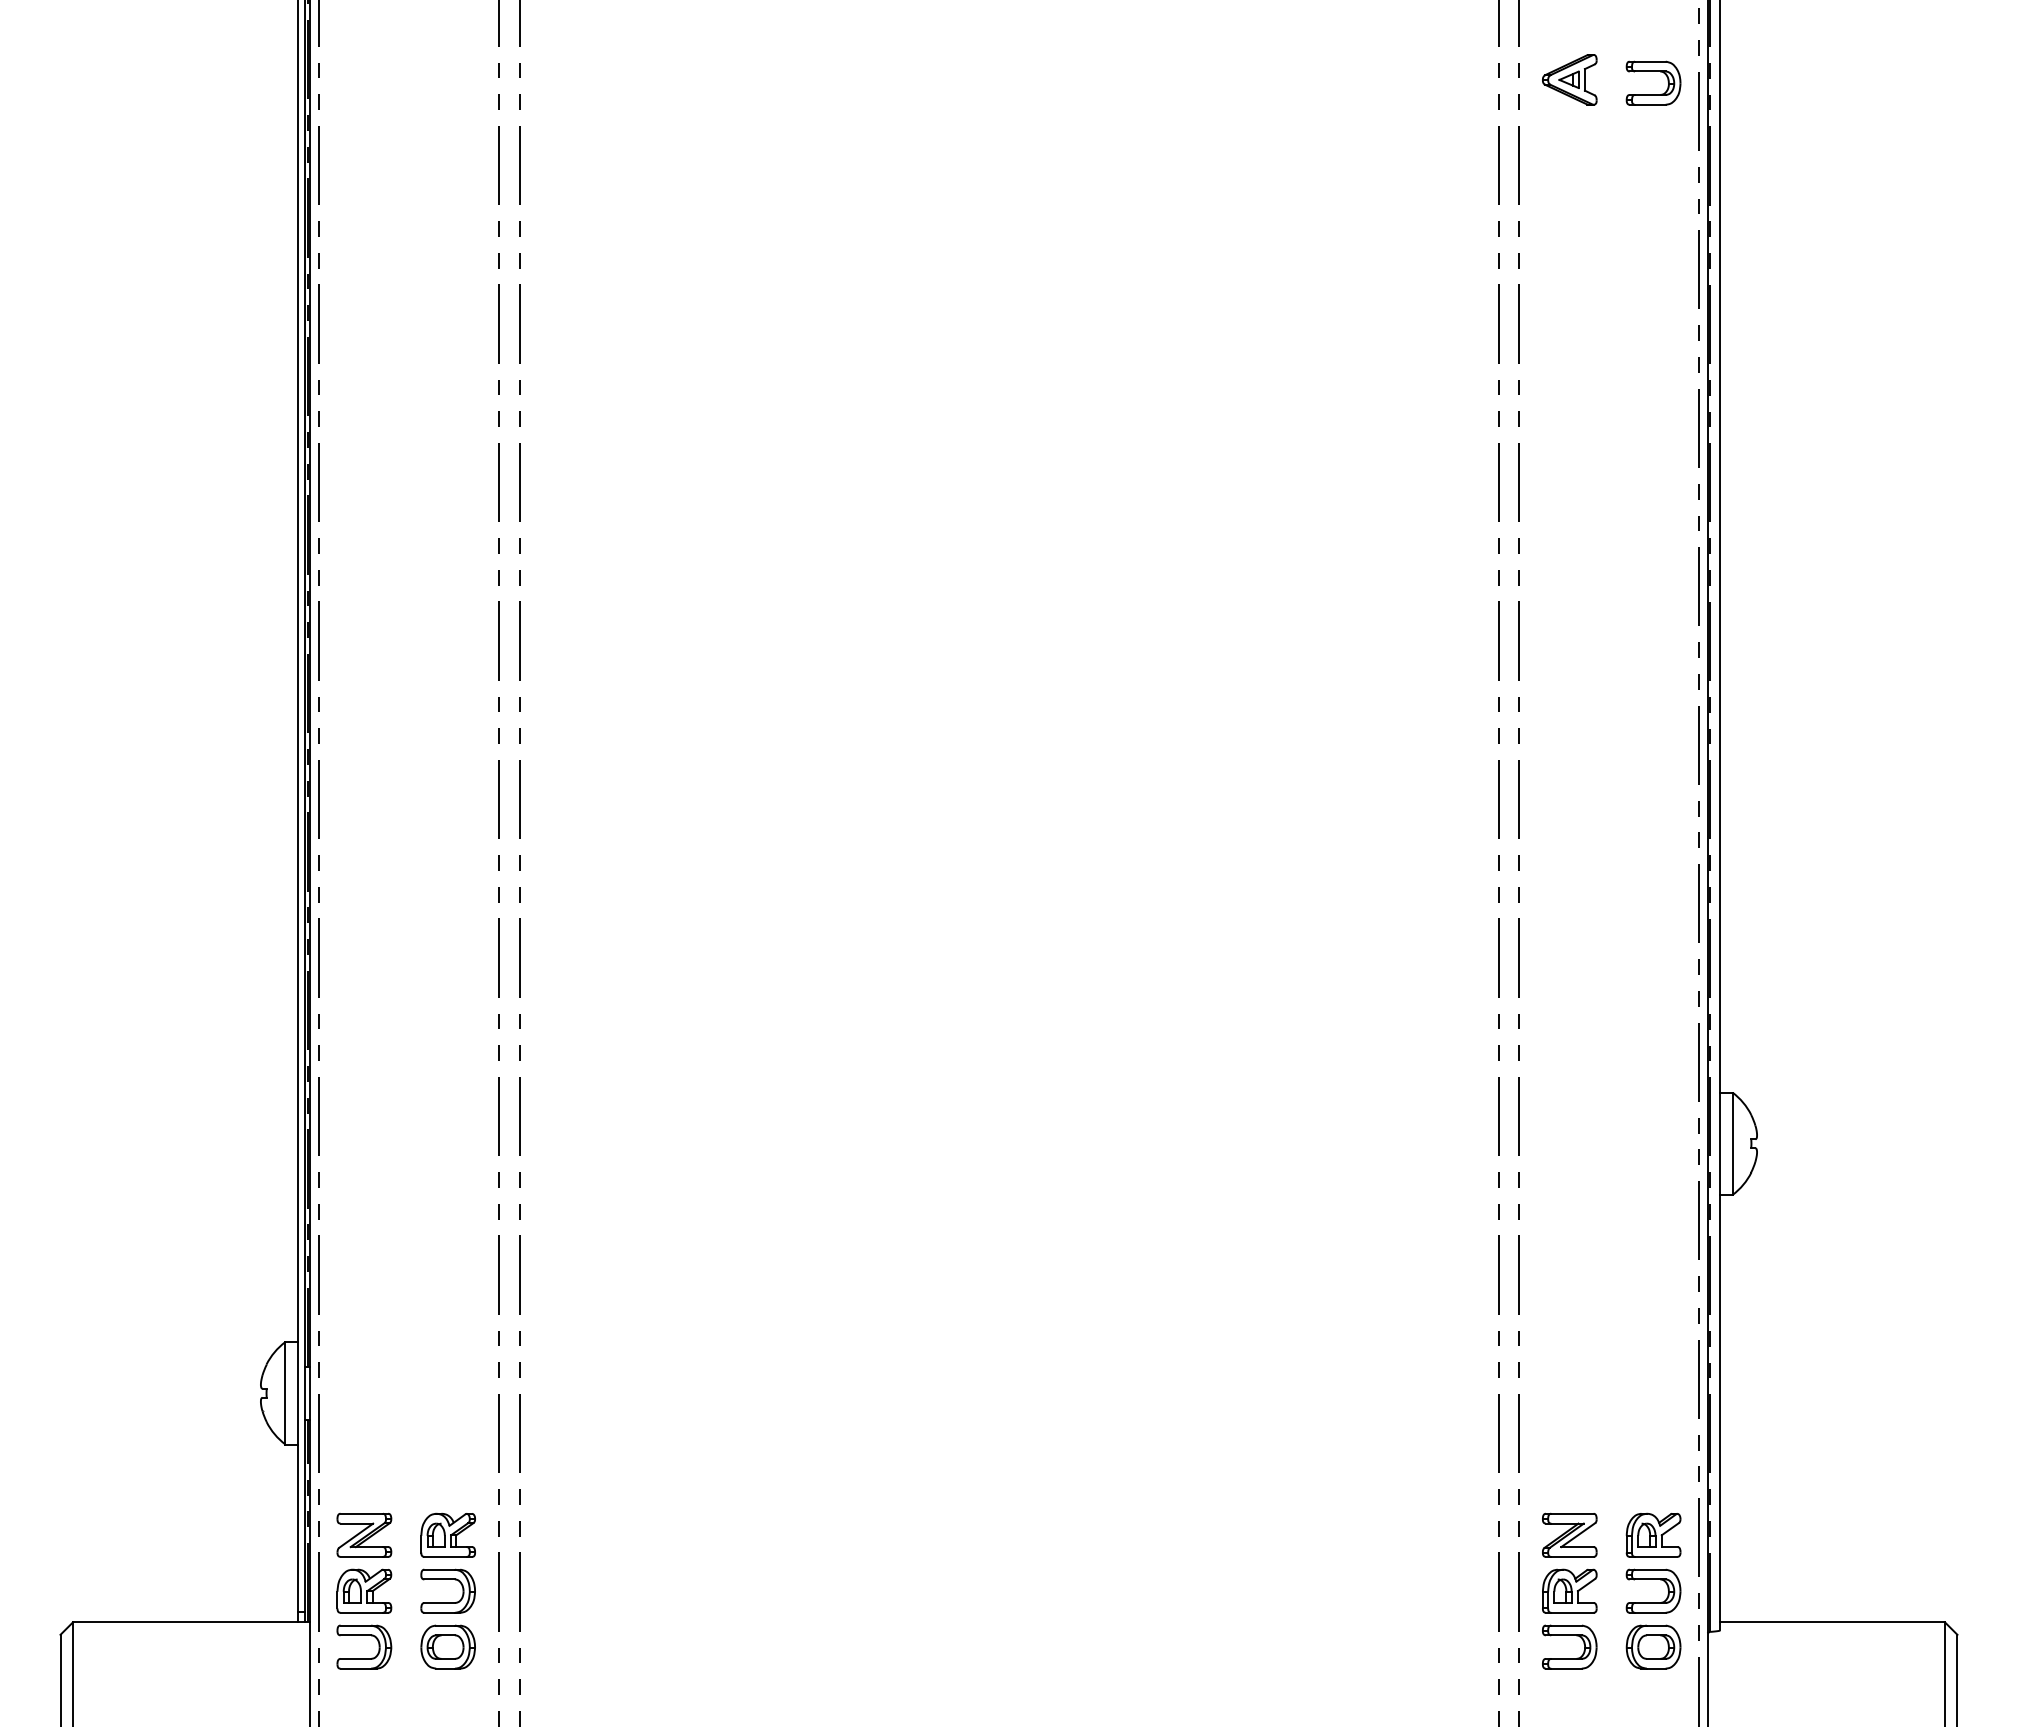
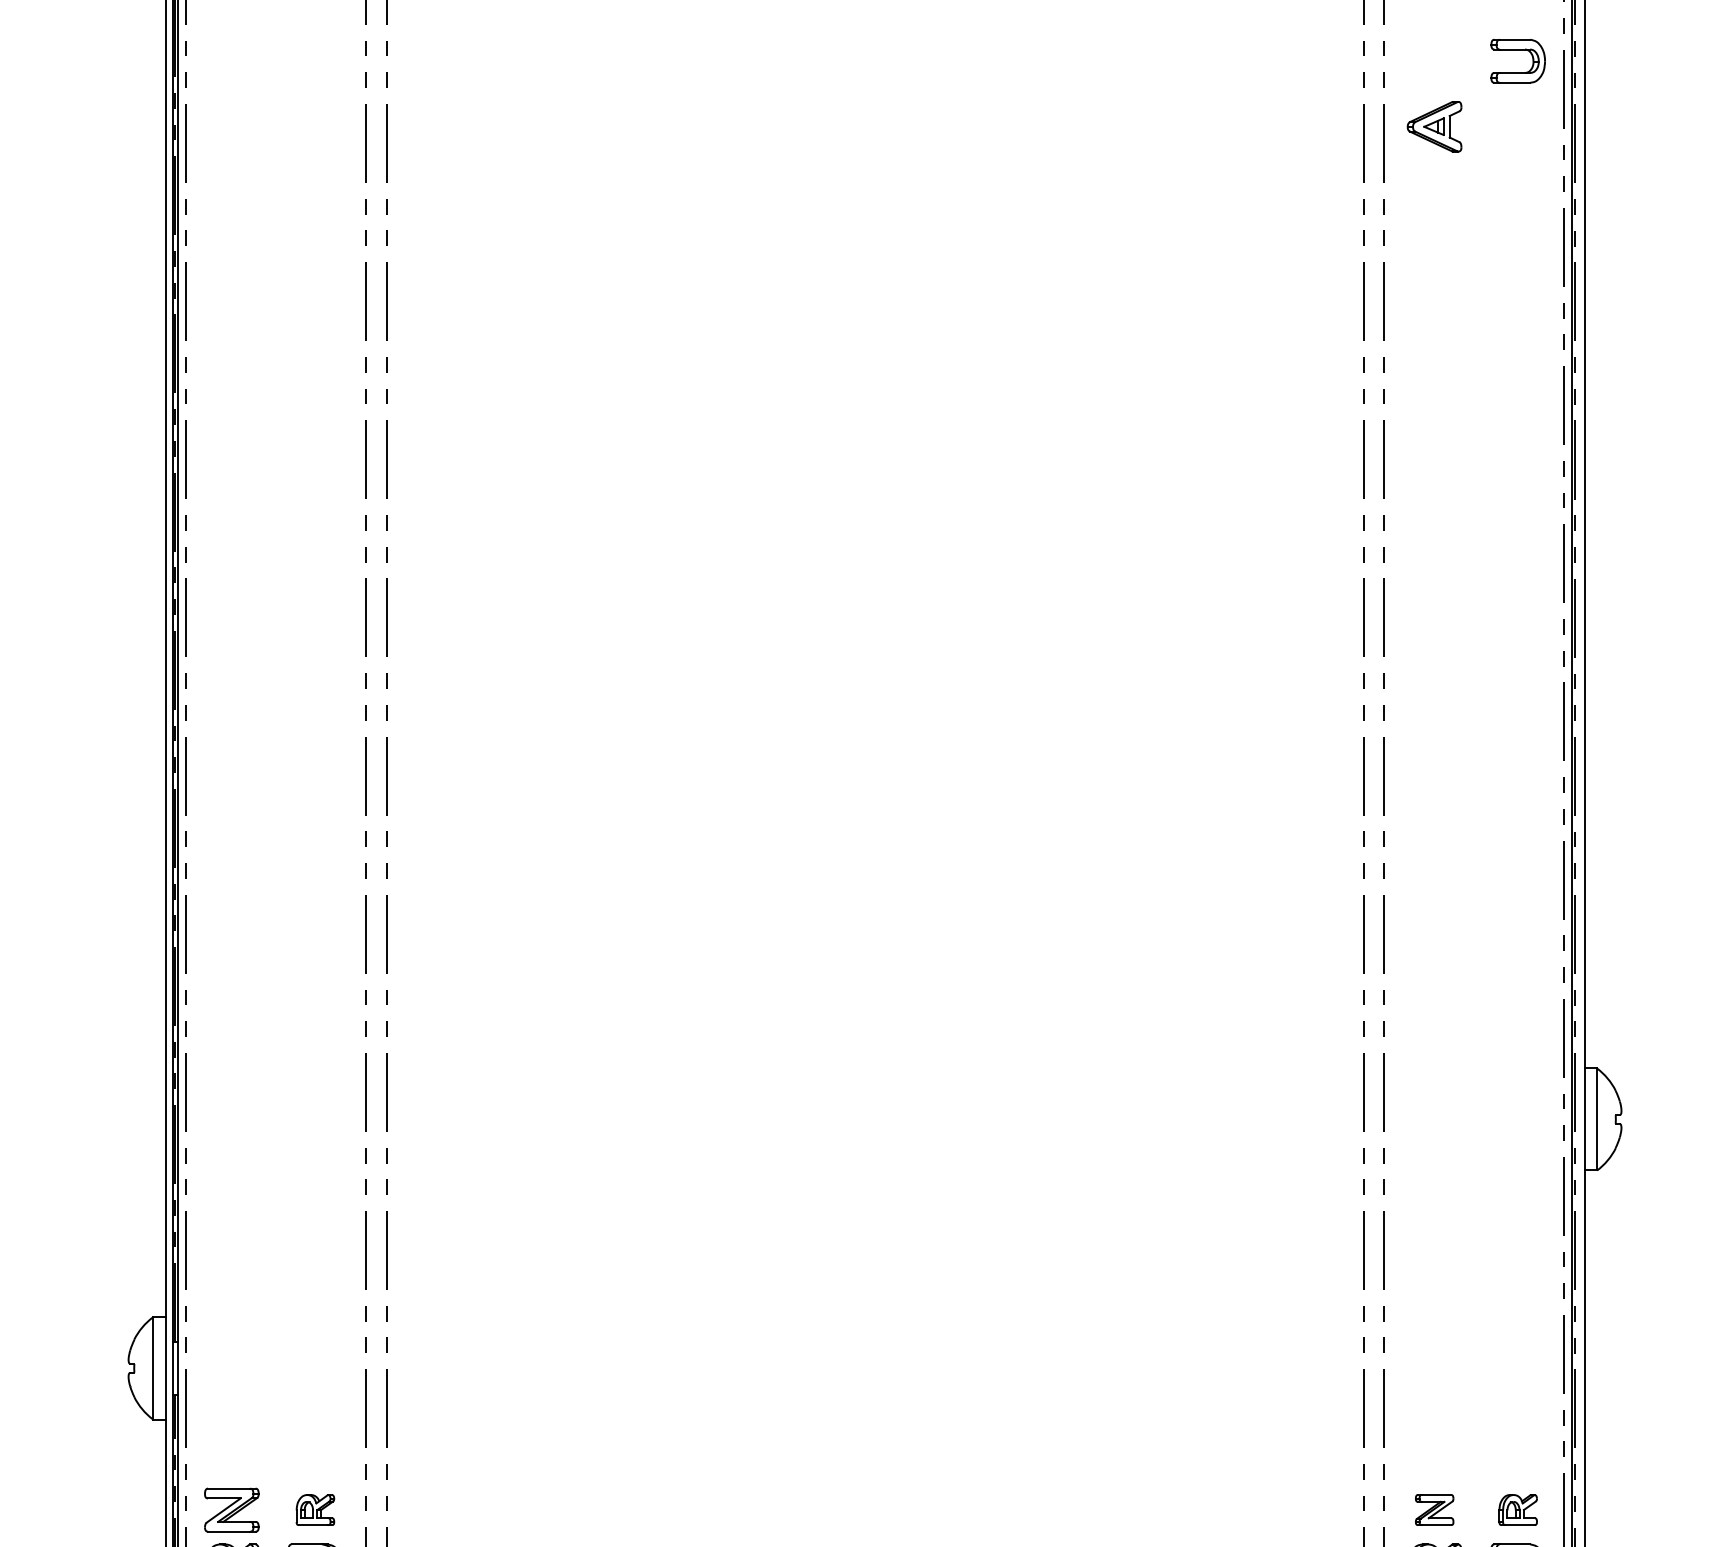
part: (1569, 79) -> (1434, 126), moved
part: (447, 1534) -> (314, 1509), size x0.7
part: (1569, 1534) -> (1434, 1509), size x0.7
part: (1653, 1534) -> (1518, 1509), size x0.7

